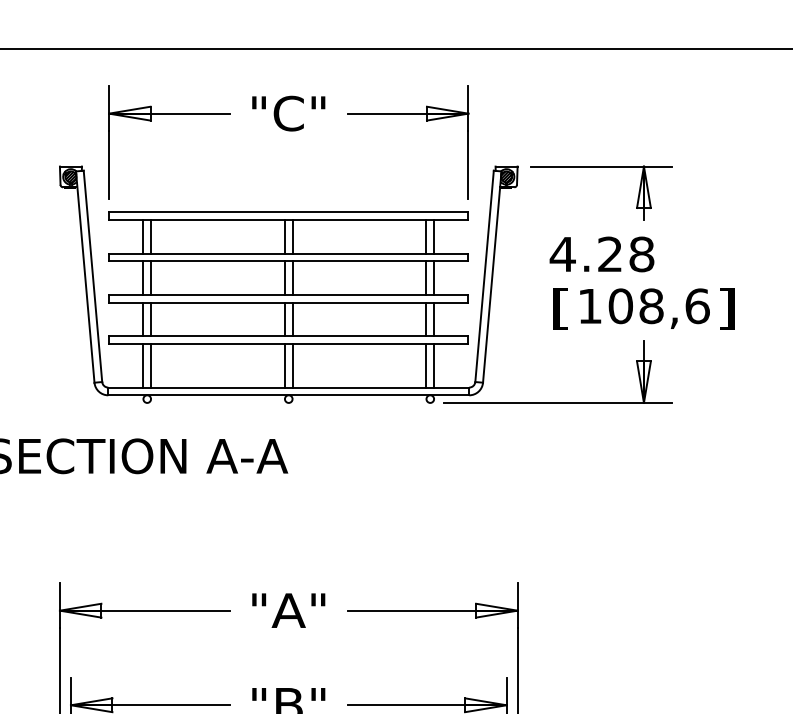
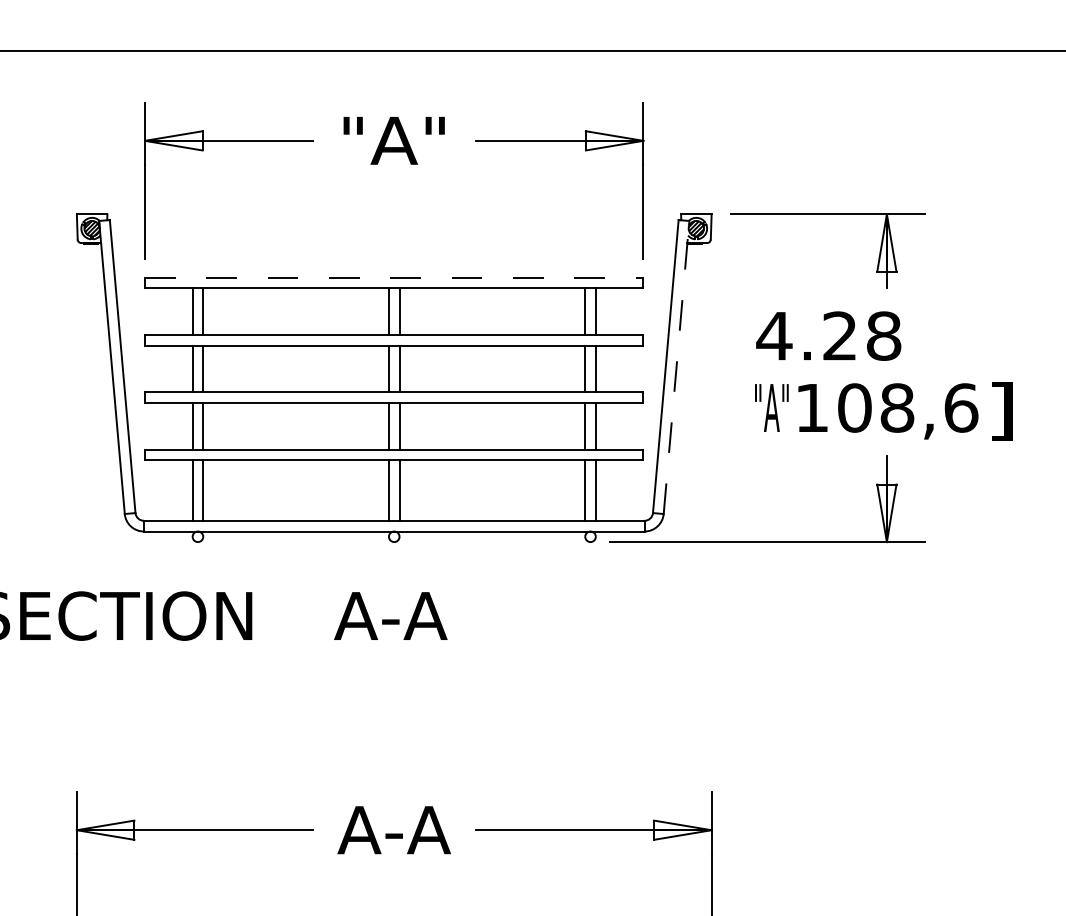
text: (288, 113) -> (393, 140), "C" -> "A"
line: (288, 212) -> (393, 277), solid -> dashed
line: (492, 276) -> (676, 366), solid -> dashed
text: (560, 308) -> (771, 411), [ -> "A"
text: (247, 456) -> (391, 616), moved
text: (288, 610) -> (393, 829), "A" -> A-A

